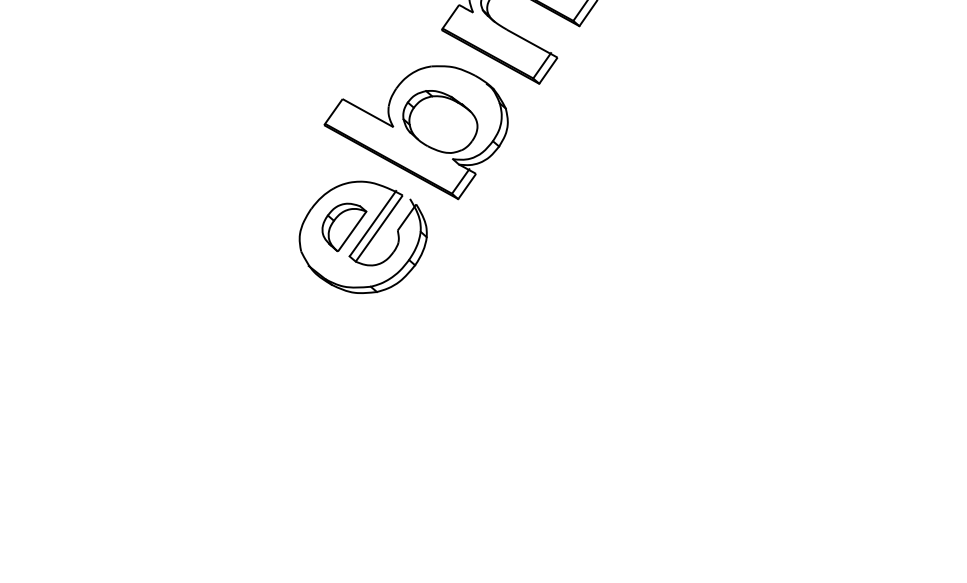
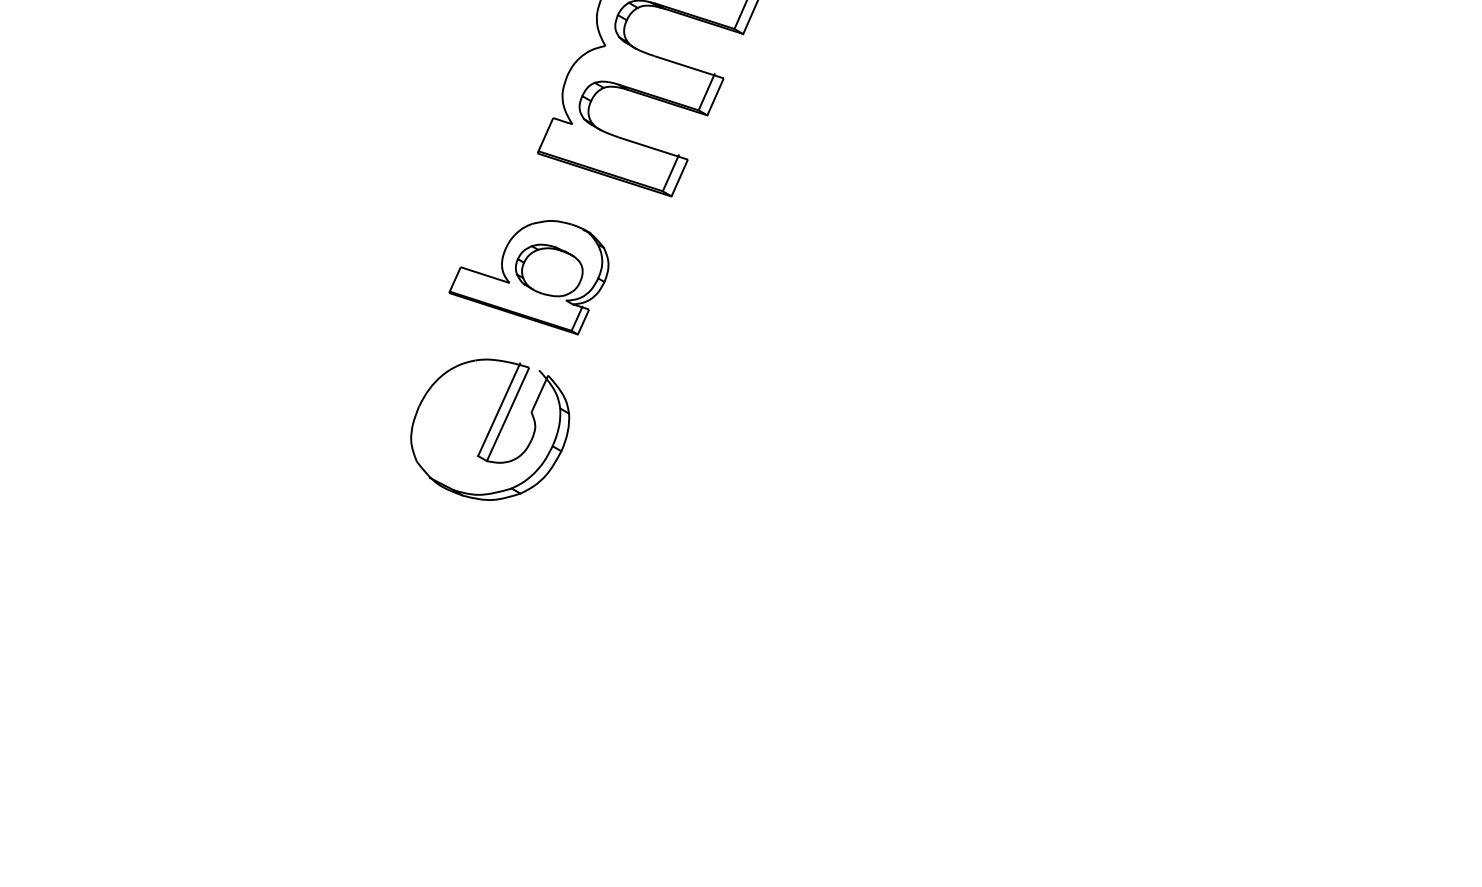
part: (415, 125) -> (528, 277), size x0.7
part: (342, 227) -> (462, 421), removed

